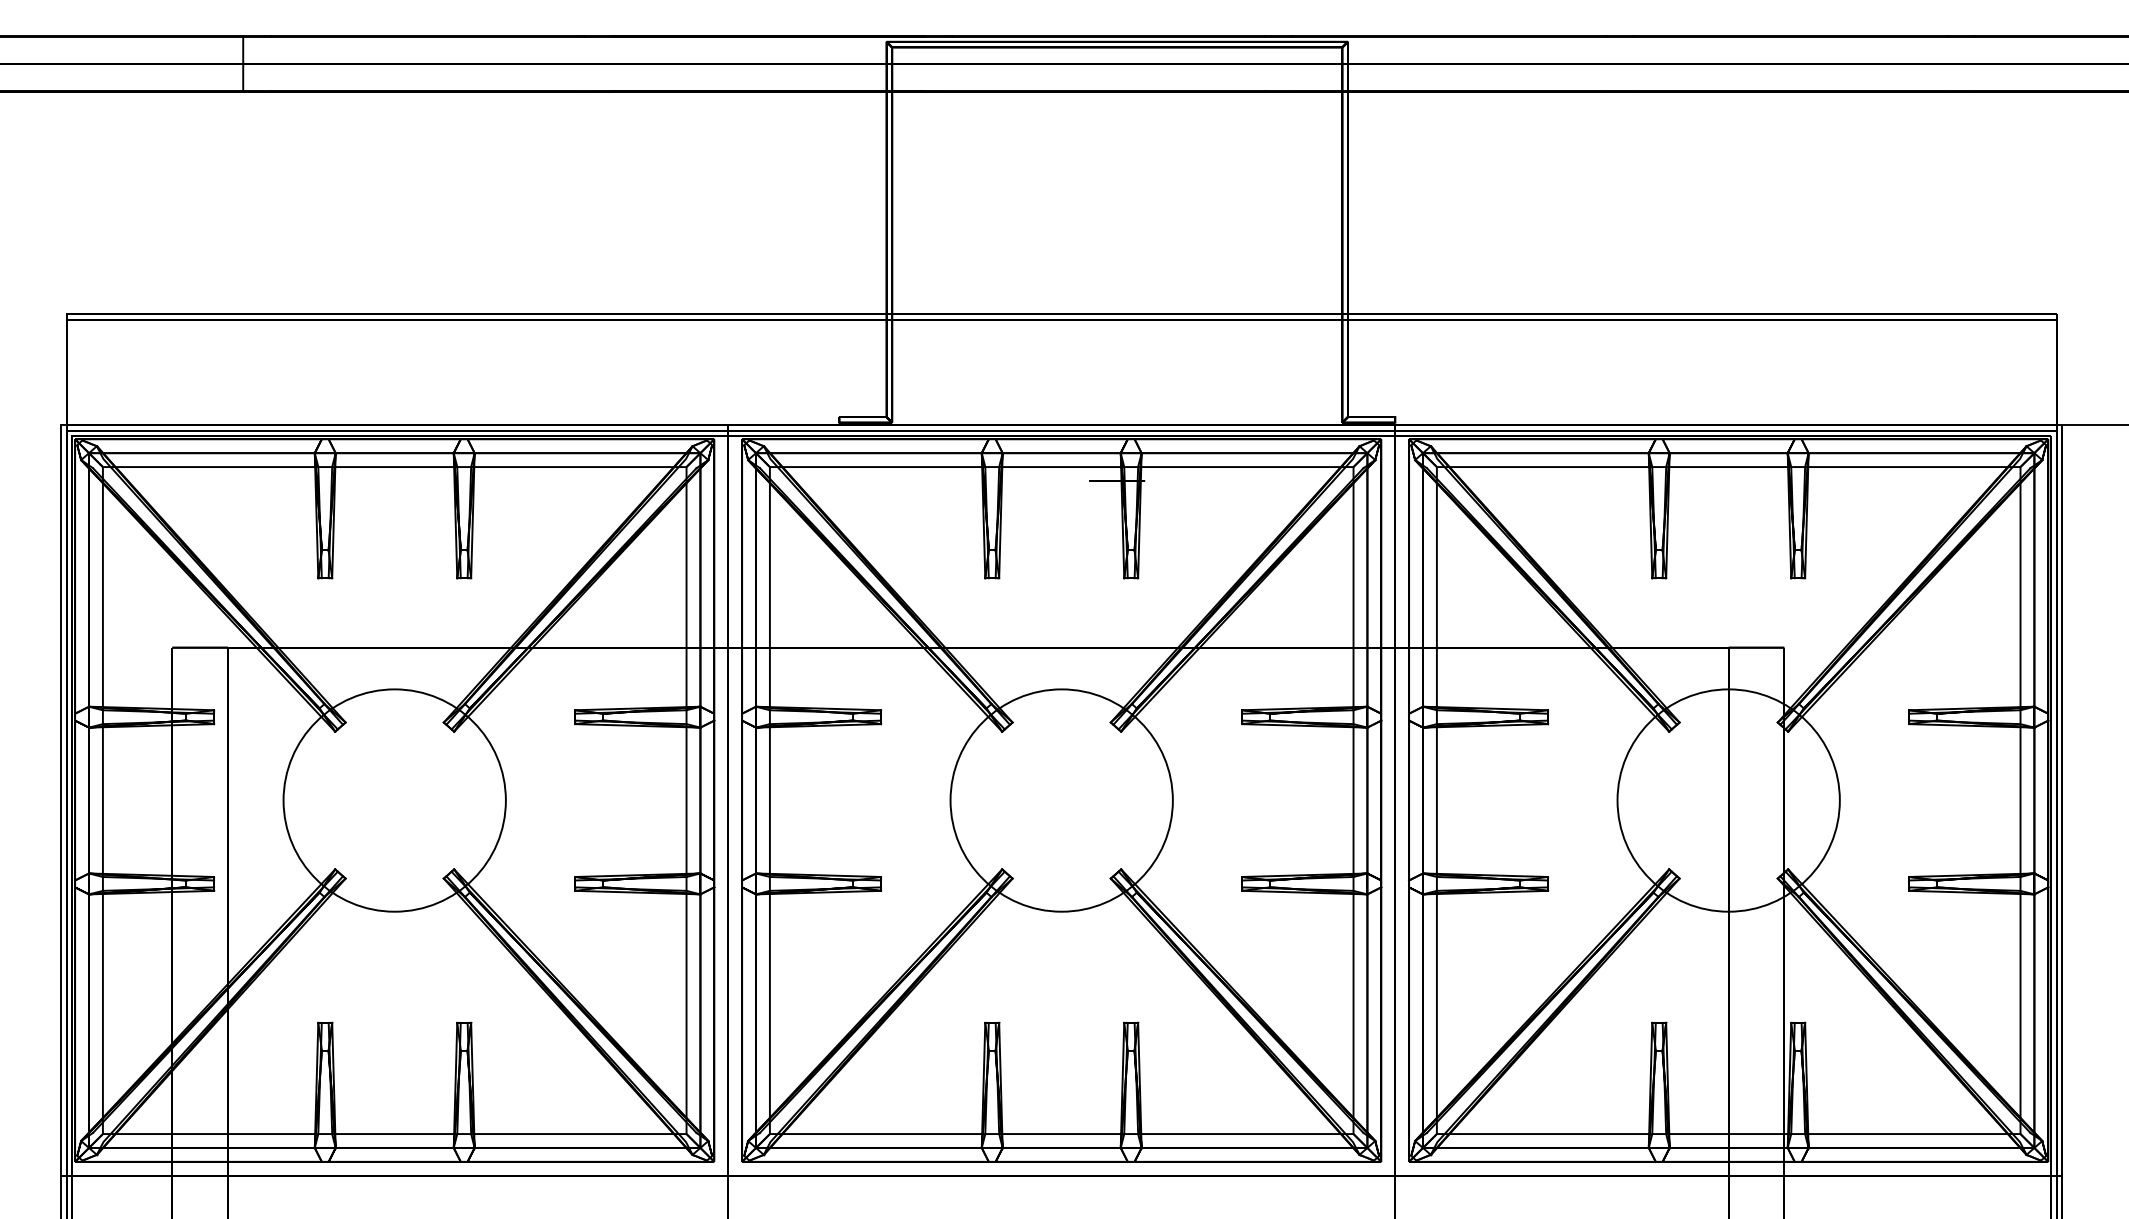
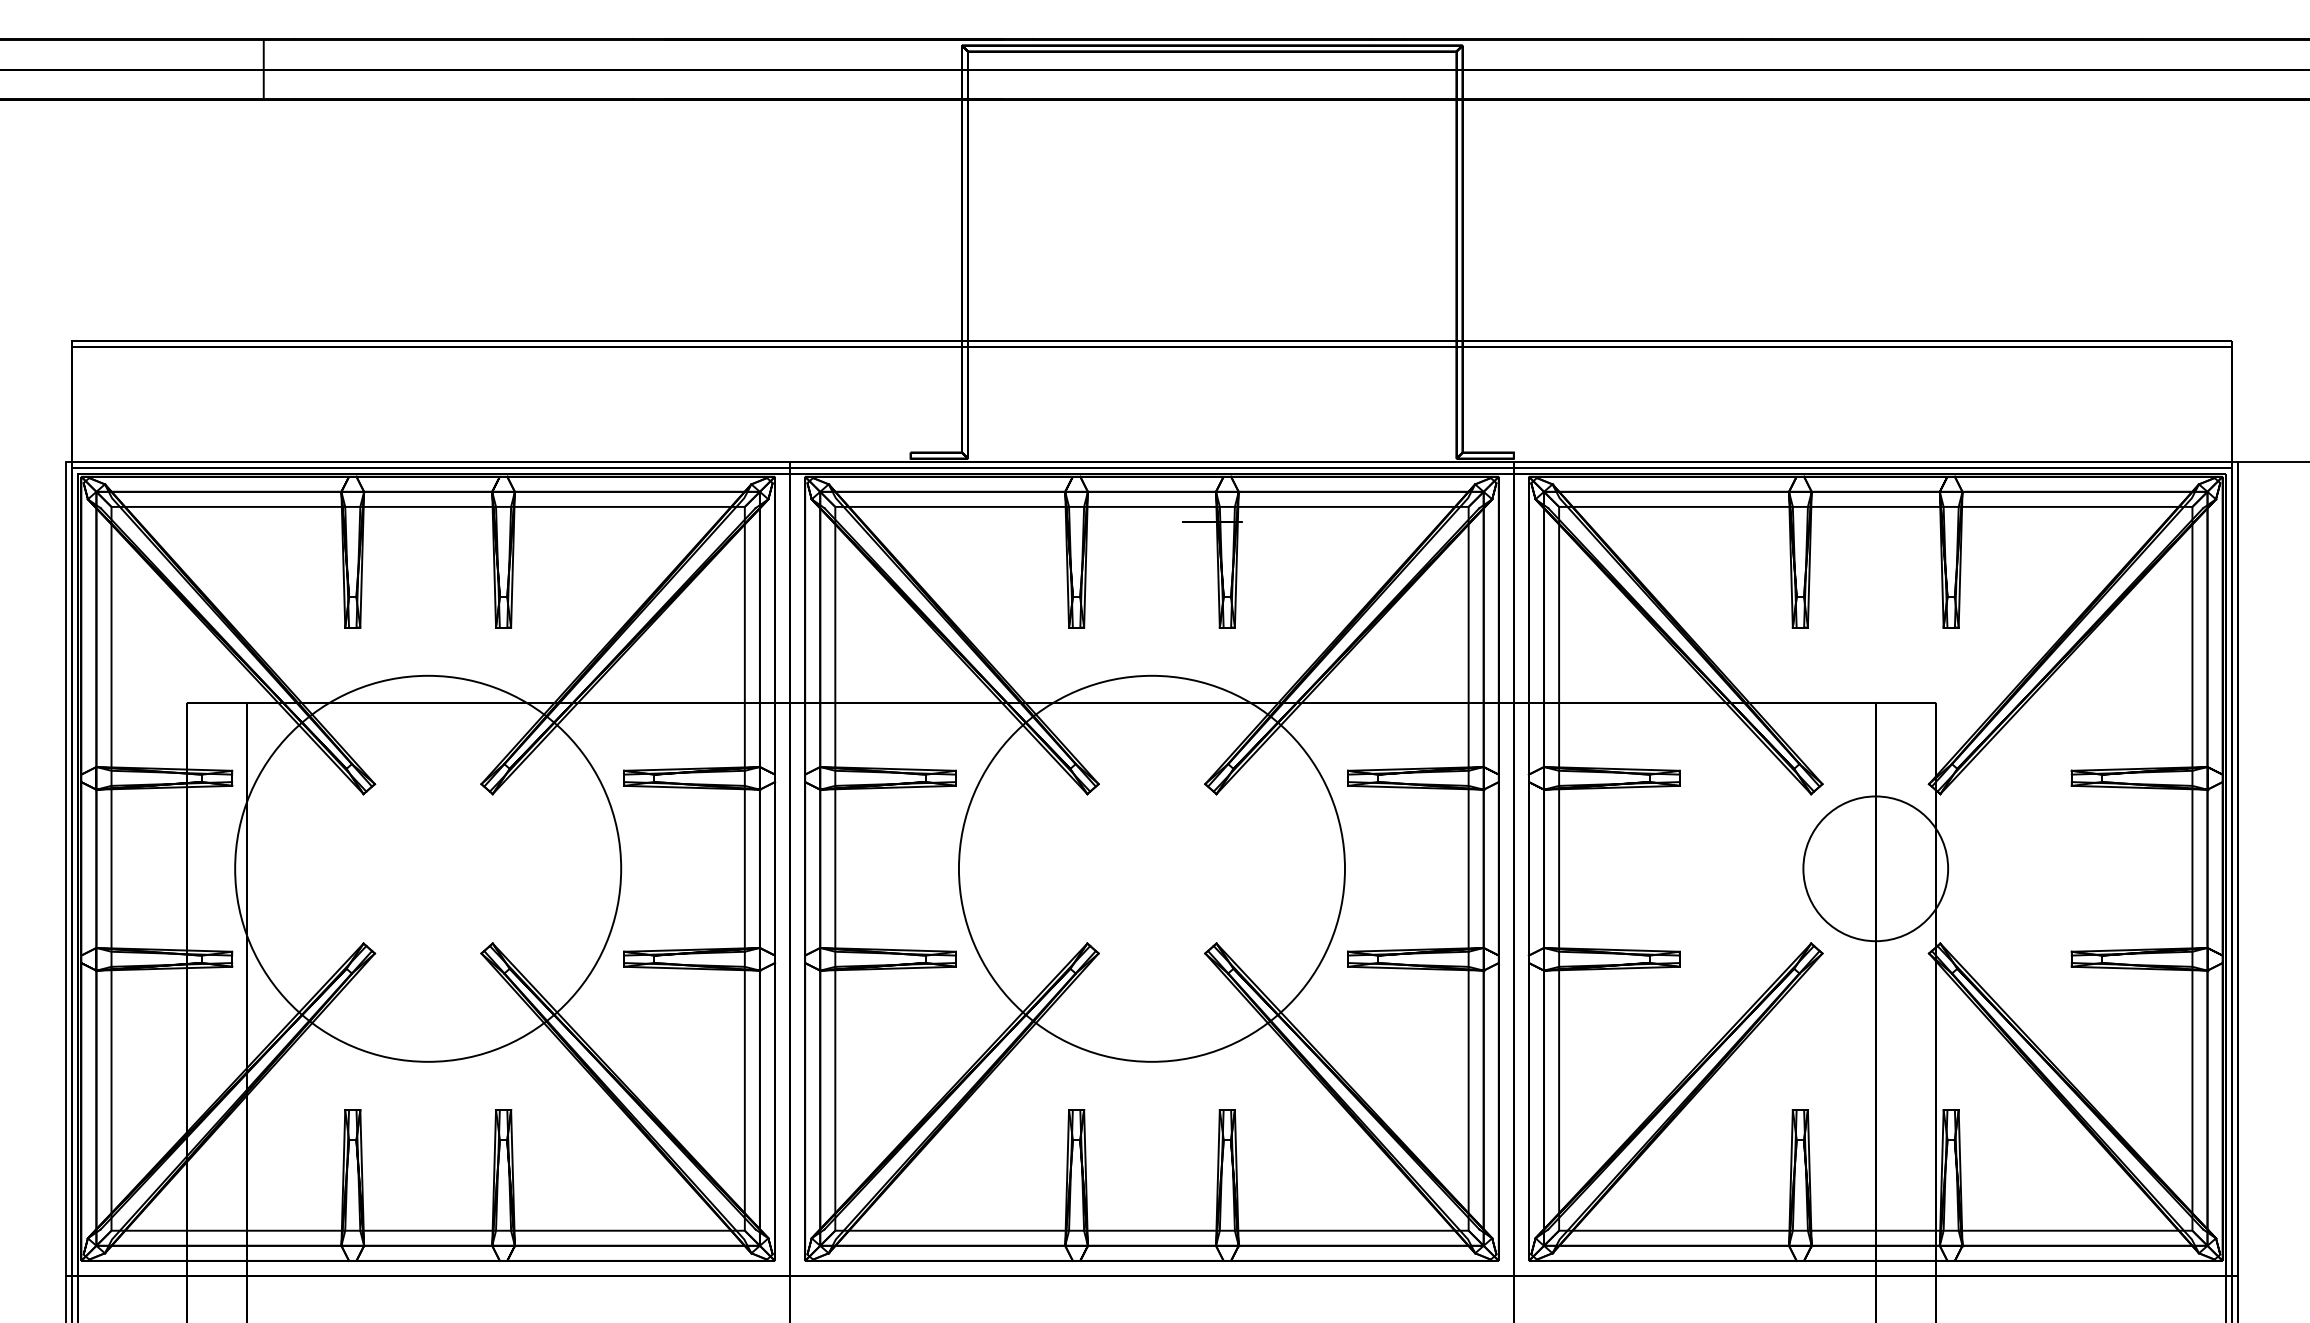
circle: (394, 800) -> (427, 868), size x1.6
circle: (1061, 800) -> (1151, 868), size x1.6
circle: (1728, 800) -> (1875, 868), size x0.6

